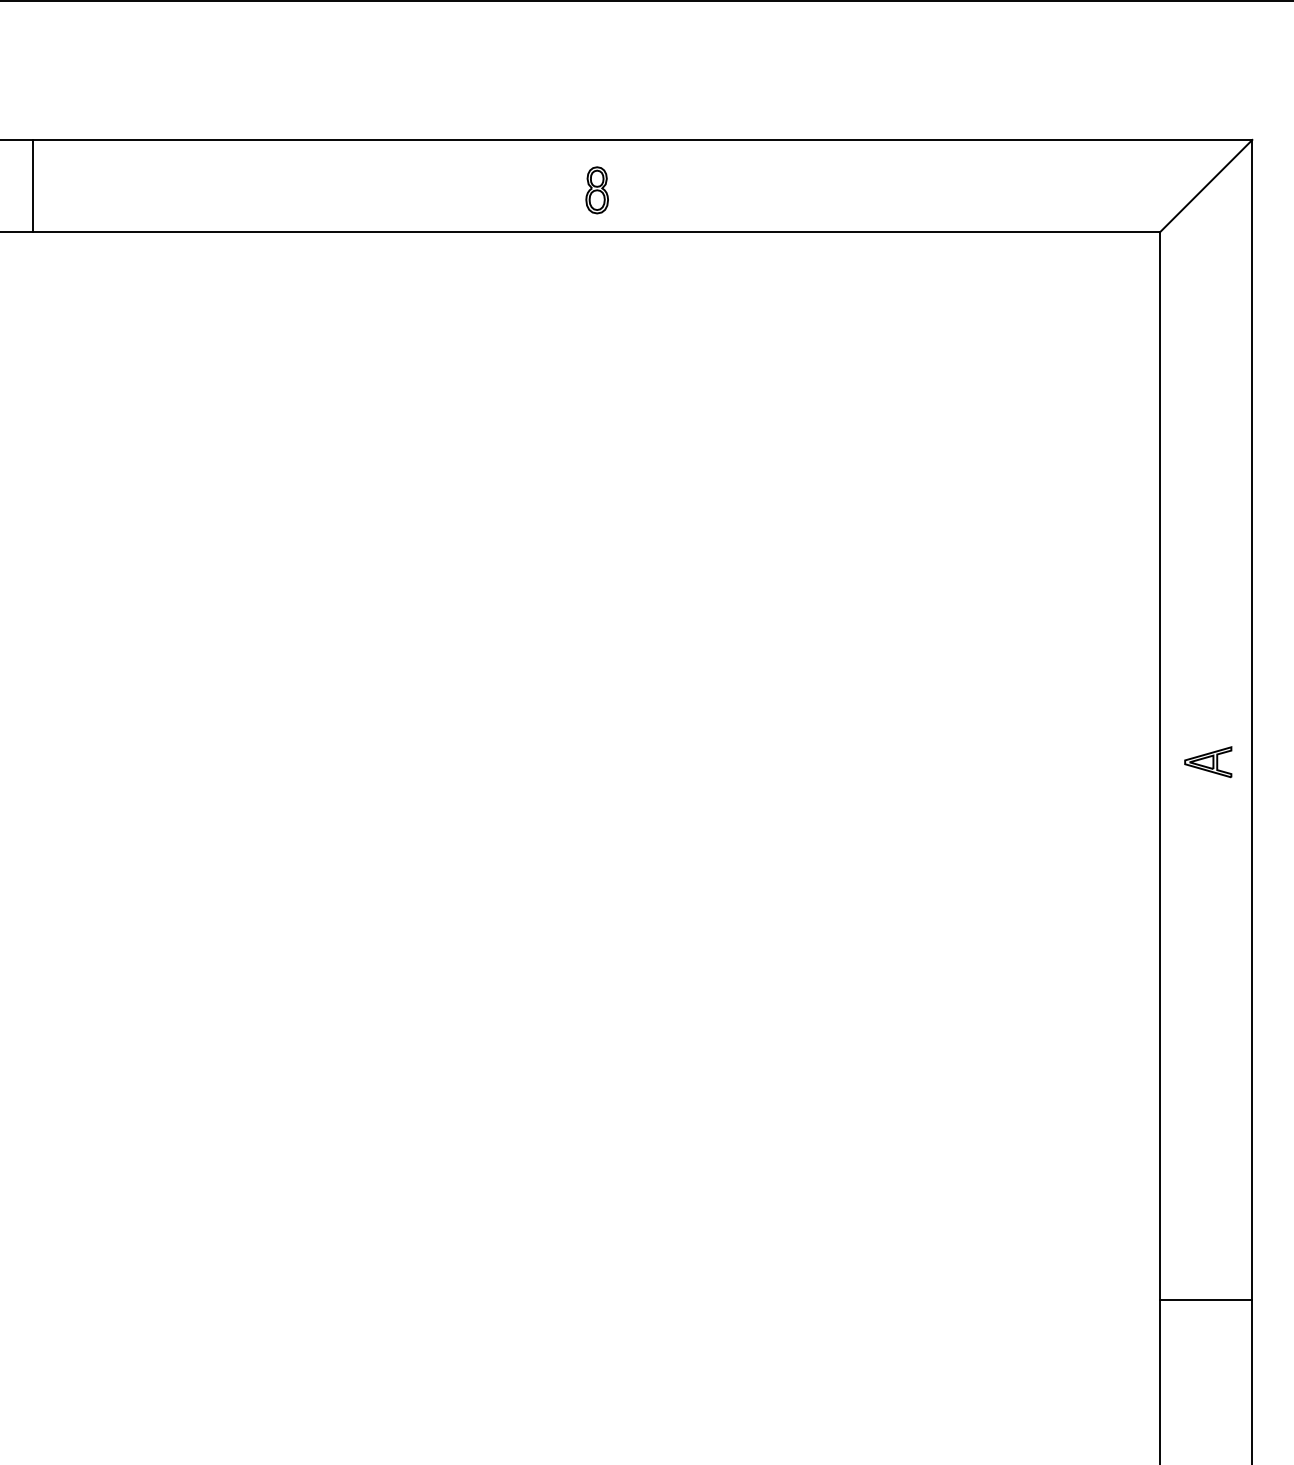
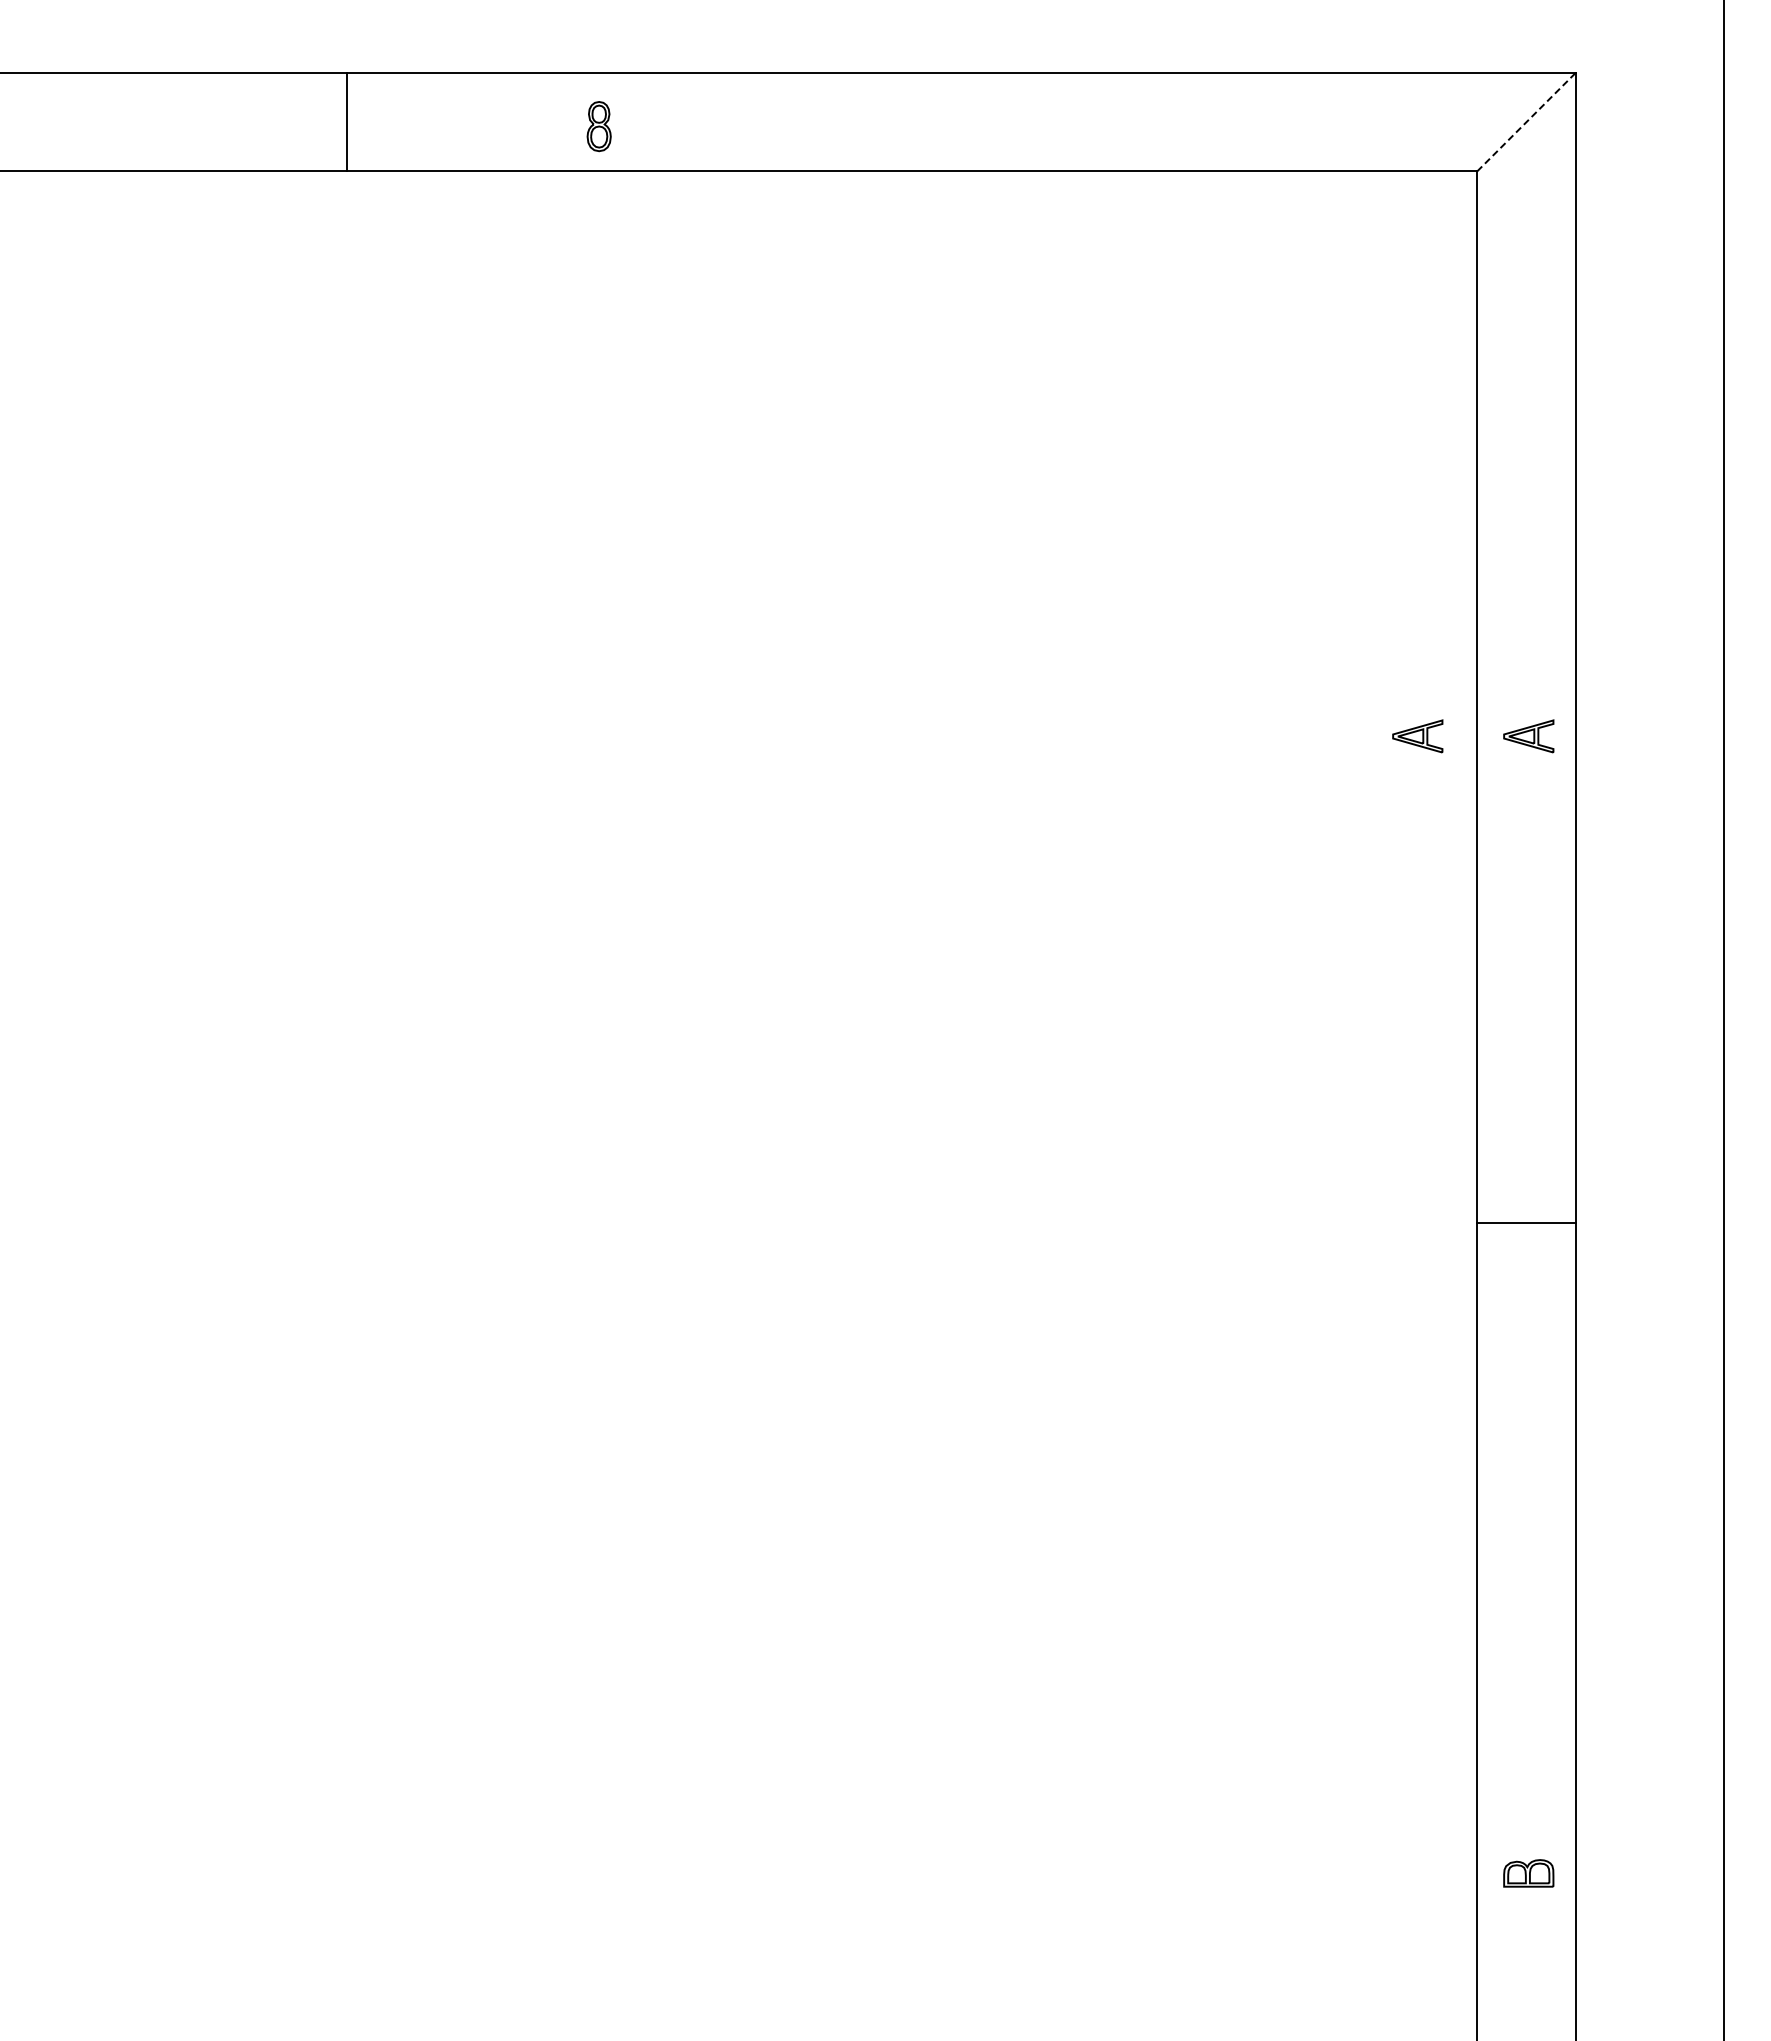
line: (32, 185) -> (346, 121), moved
line: (1206, 186) -> (1526, 122), solid -> dashed
part: (596, 190) -> (598, 126), moved
part: (1103, 762) -> (1417, 736), added
line: (1206, 1299) -> (1526, 1223), moved

